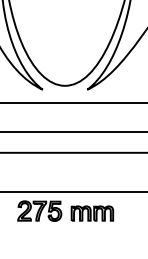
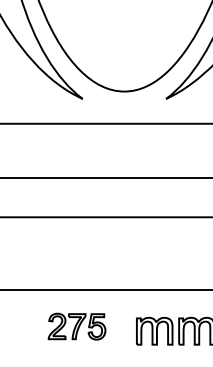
part: (39, 210) -> (76, 325), size x0.7

